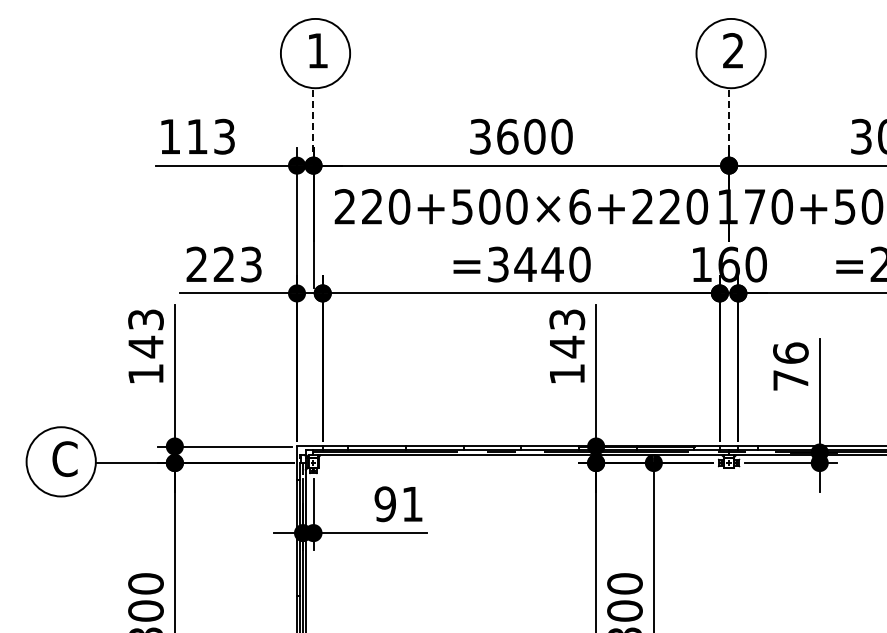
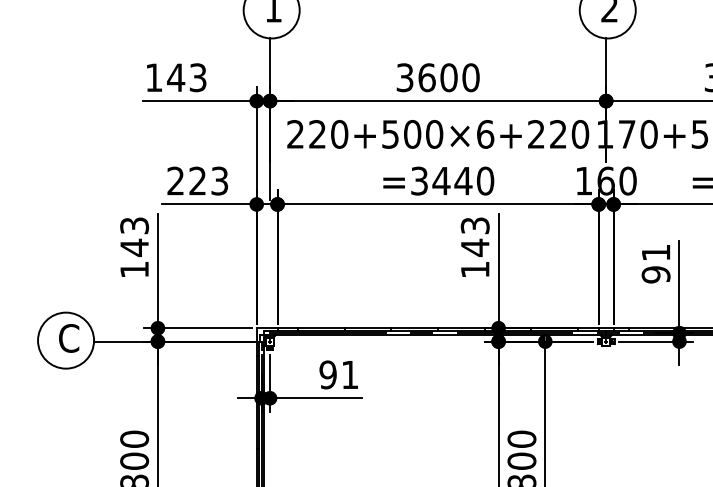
line: (313, 119) -> (270, 63), dashed -> solid
line: (729, 119) -> (606, 63), dashed -> solid
text: (197, 136) -> (176, 77), 113 -> 143
text: (790, 366) -> (655, 263), 76 -> 91

